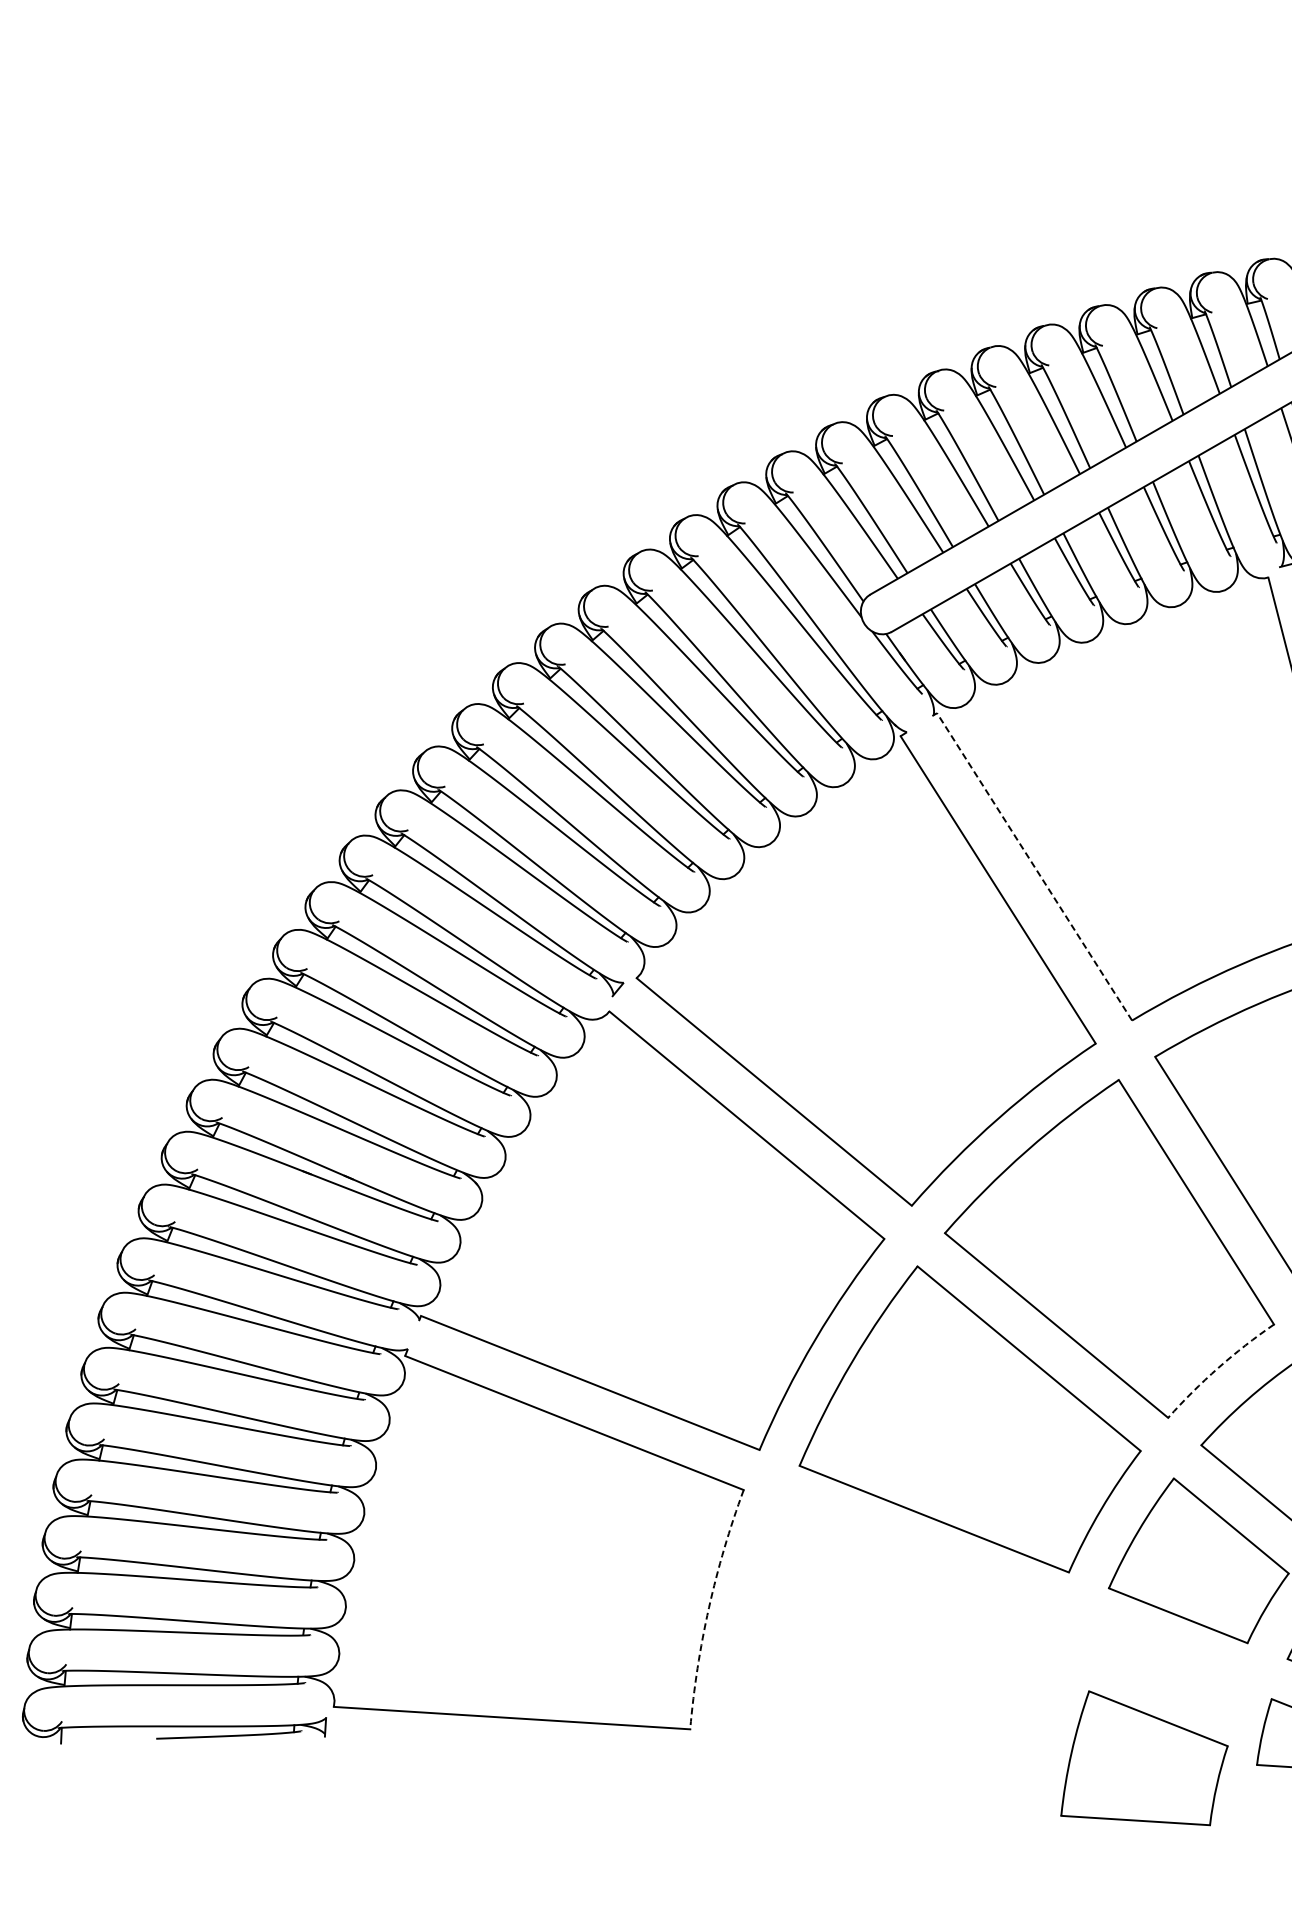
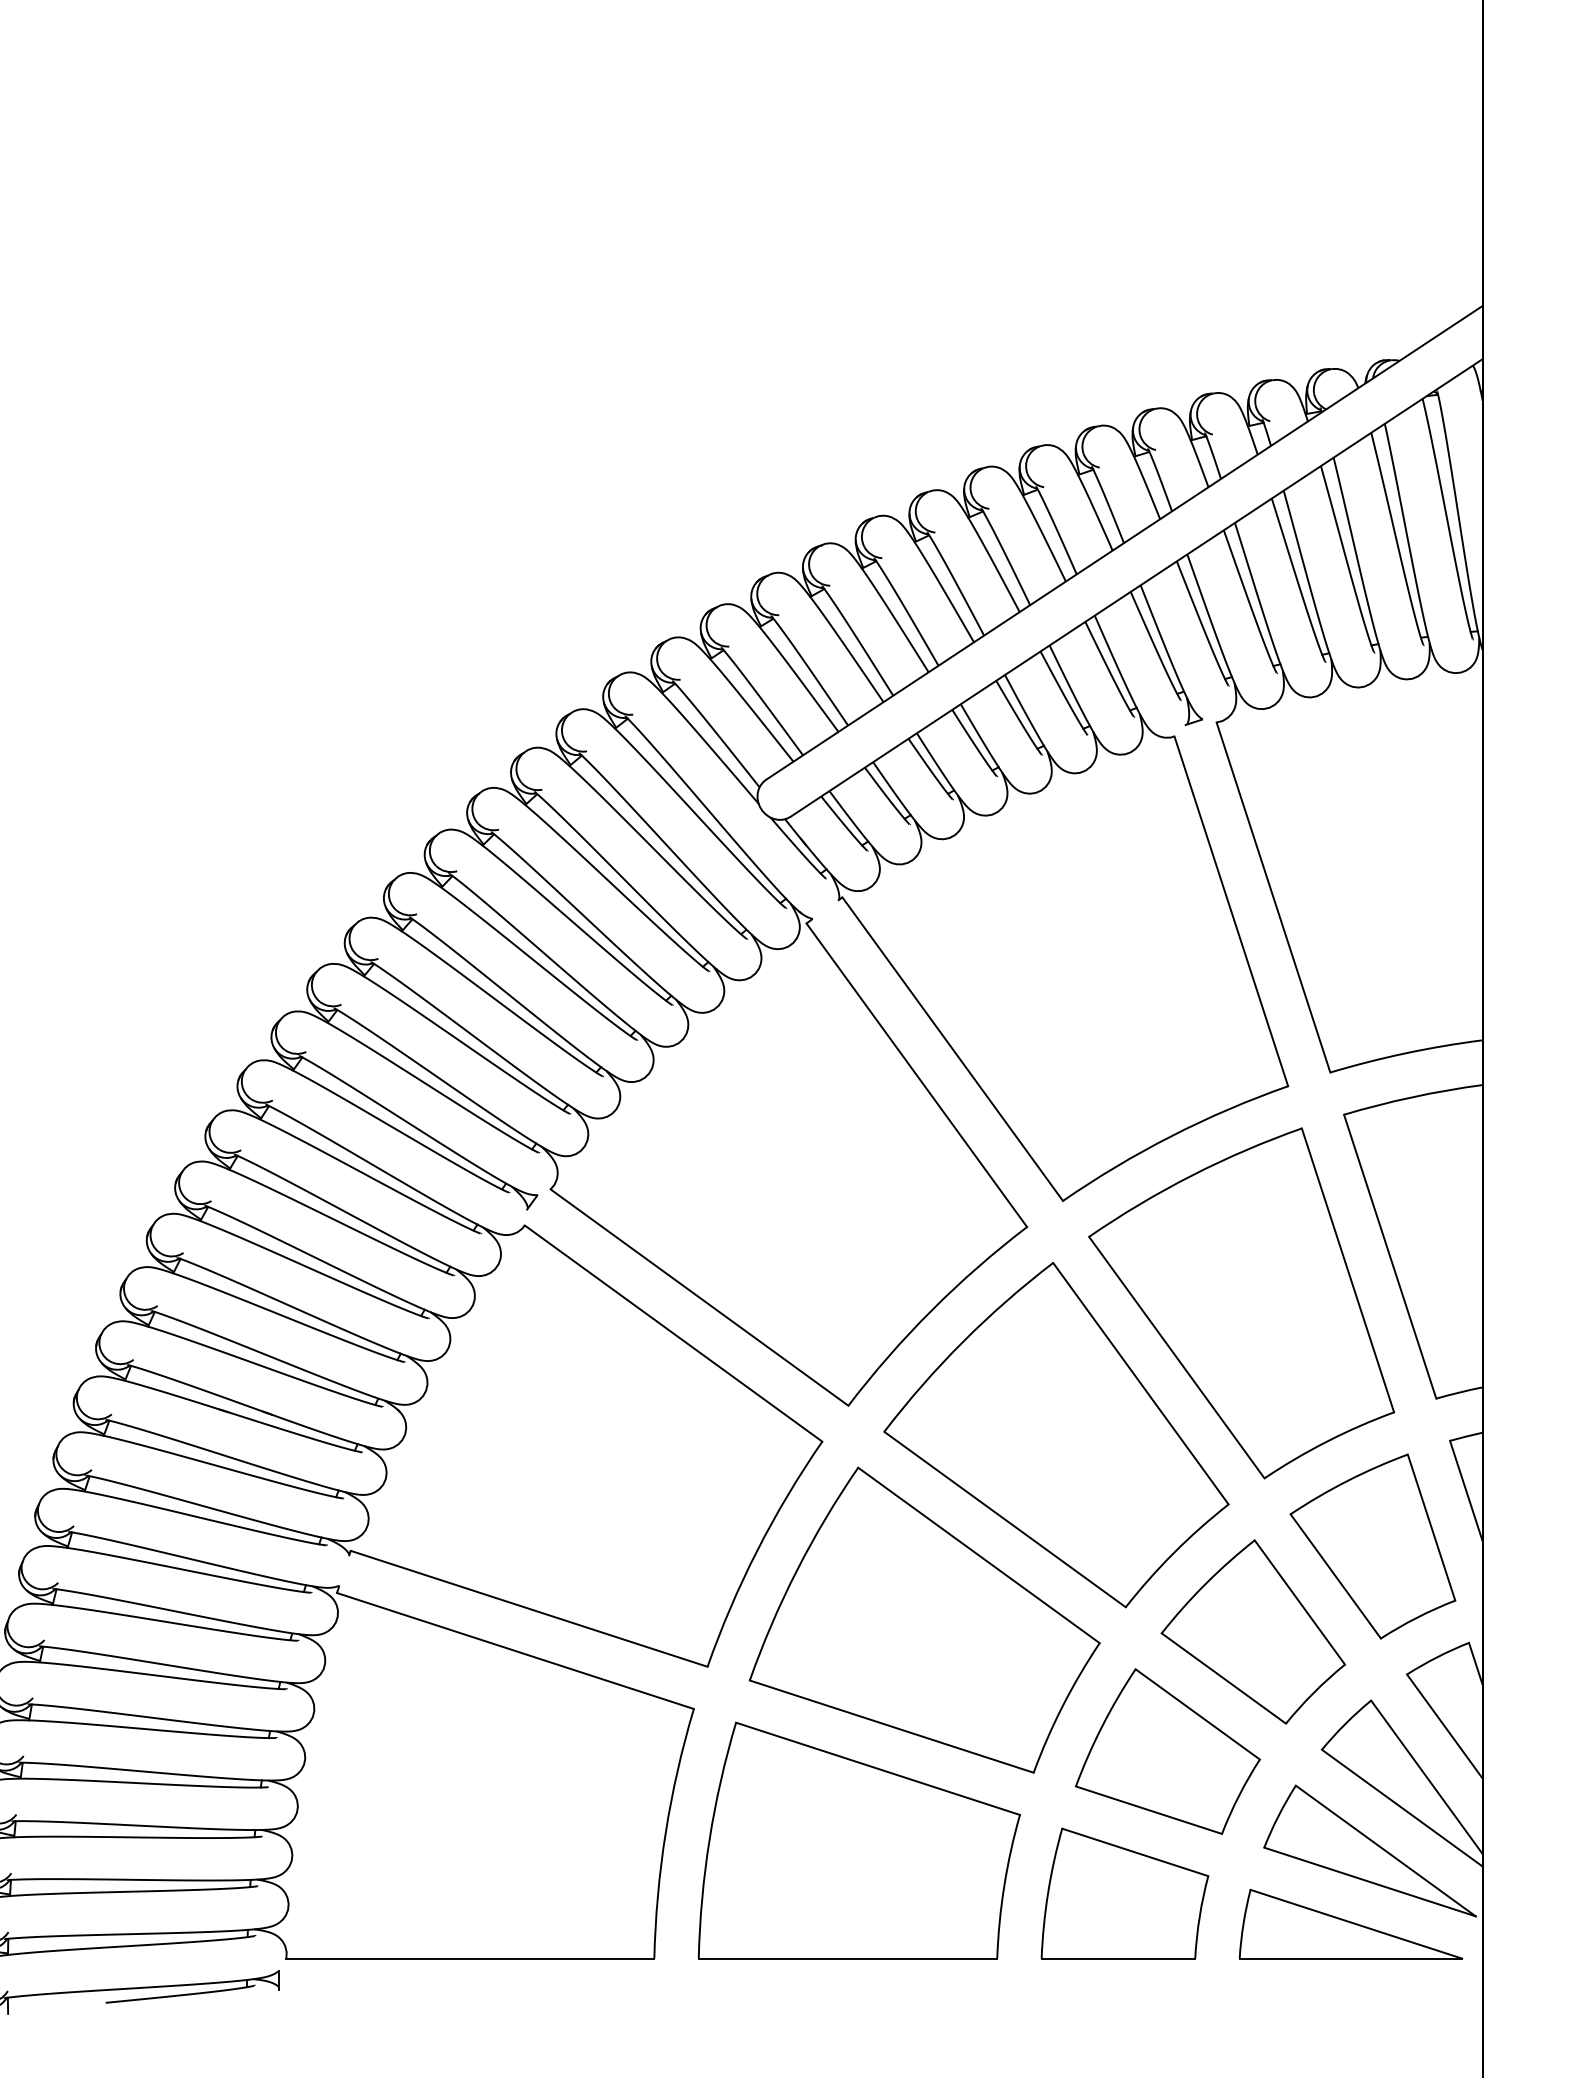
line: (1034, 867) -> (952, 1049), dashed -> solid
arc: (1218, 1367) -> (1174, 1552), dashed -> solid
arc: (708, 1607) -> (665, 1832), dashed -> solid
part: (895, 1627) -> (858, 1840), added
part: (1145, 1757) -> (1124, 1893), moved

